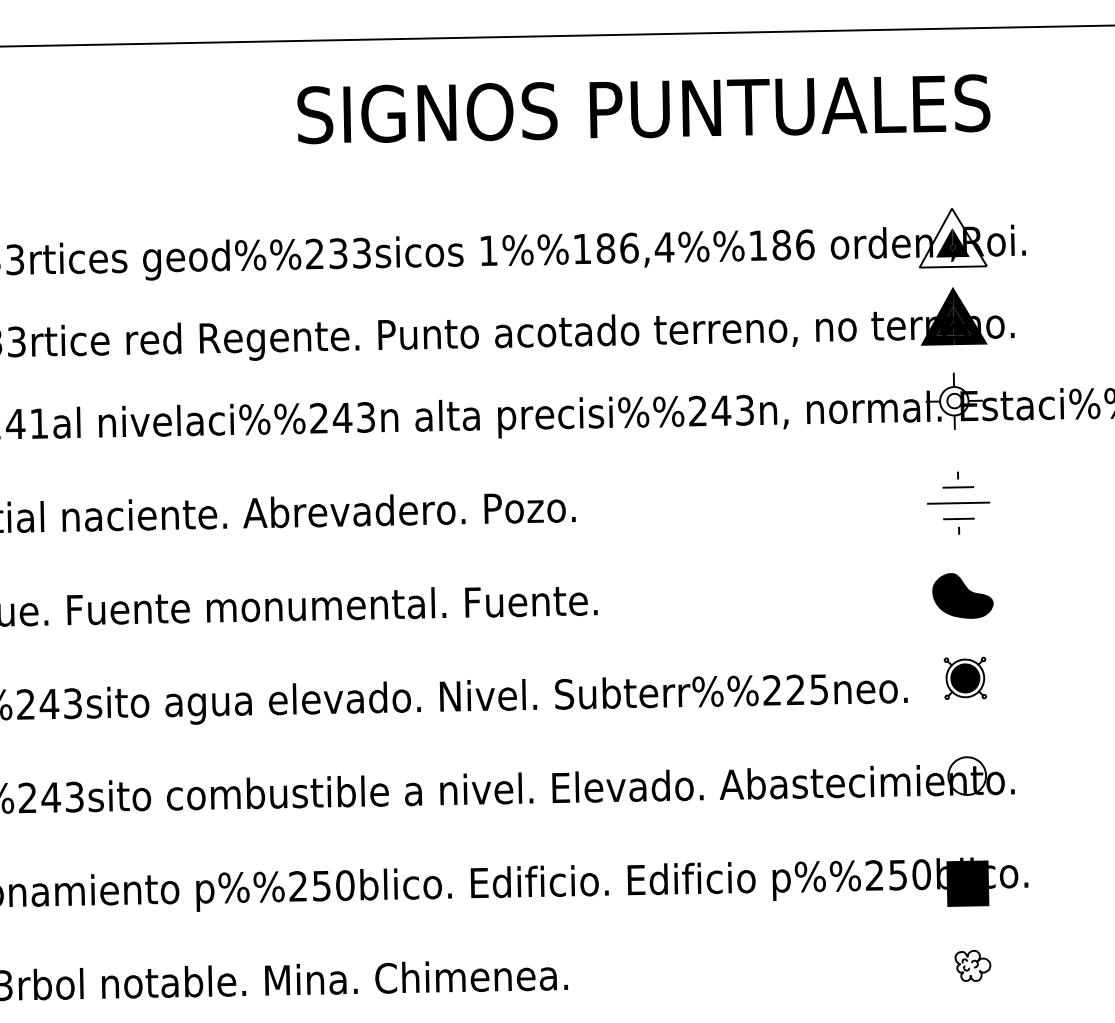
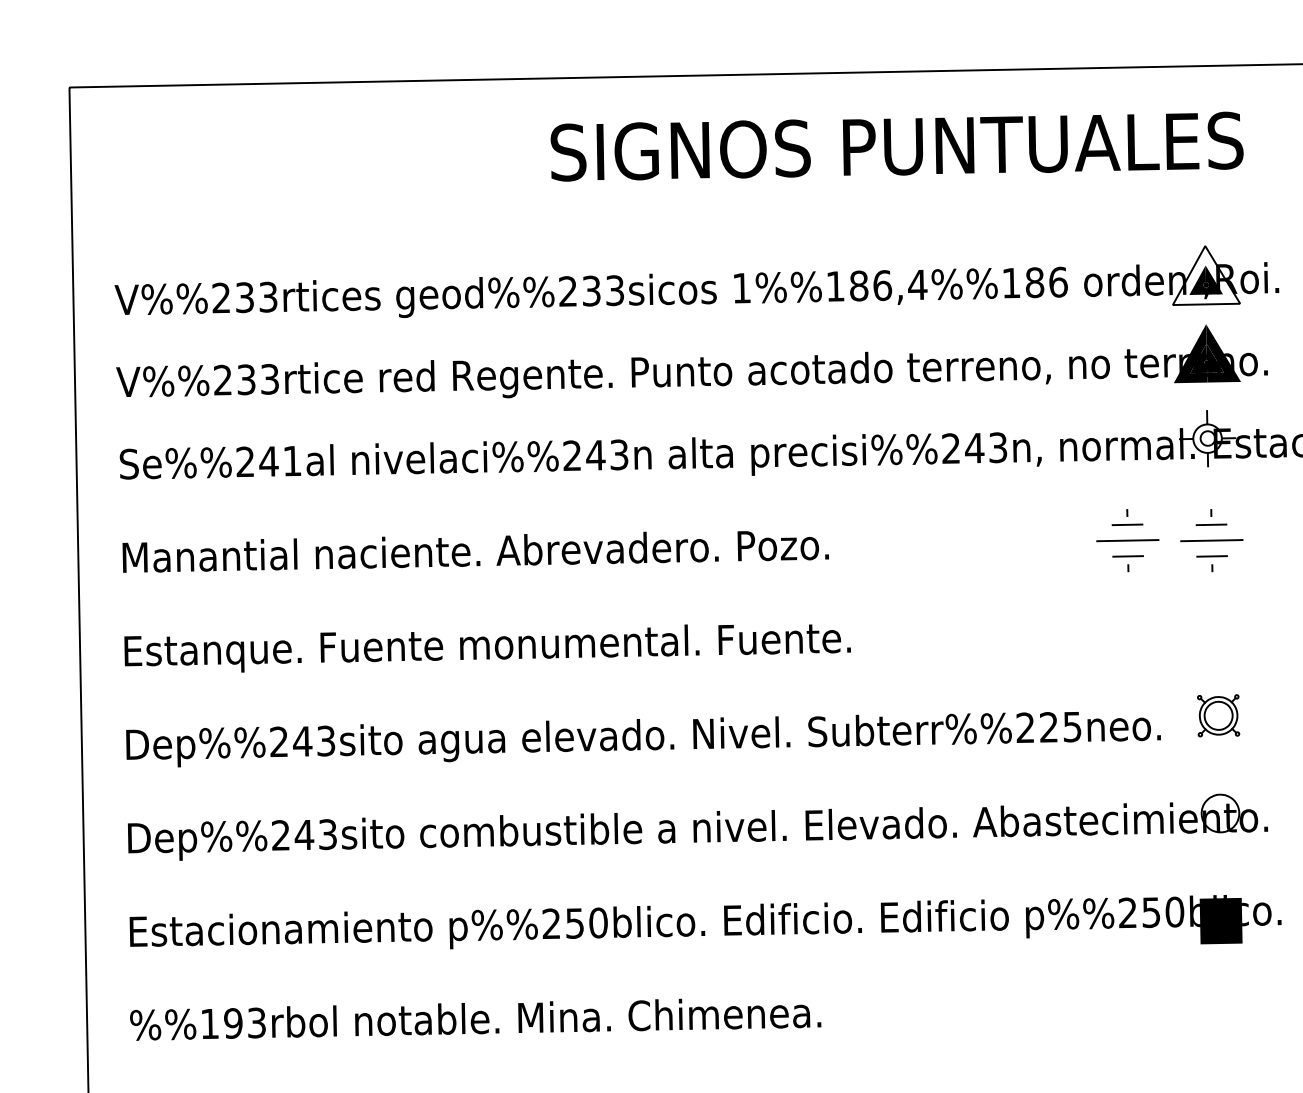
part: (874, 503) -> (1127, 540), added
part: (962, 596) -> (1215, 633), removed
fill: (965, 678) -> (1218, 715), removed
part: (973, 966) -> (1226, 1003), removed

